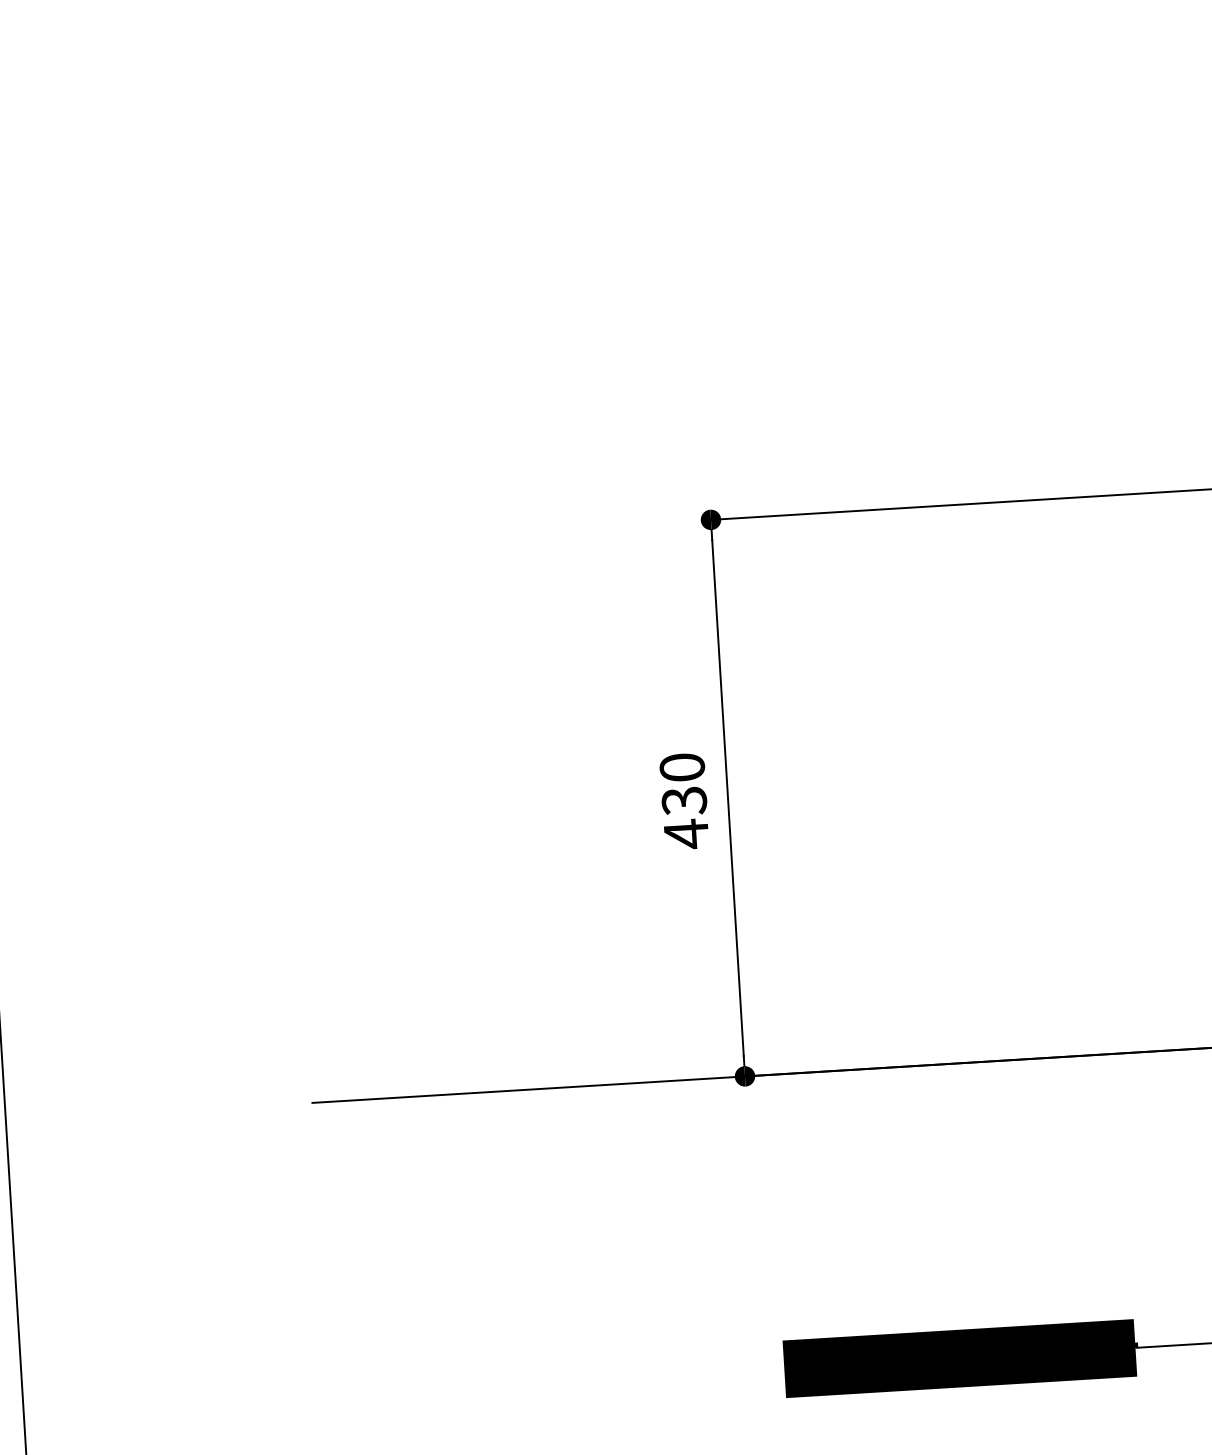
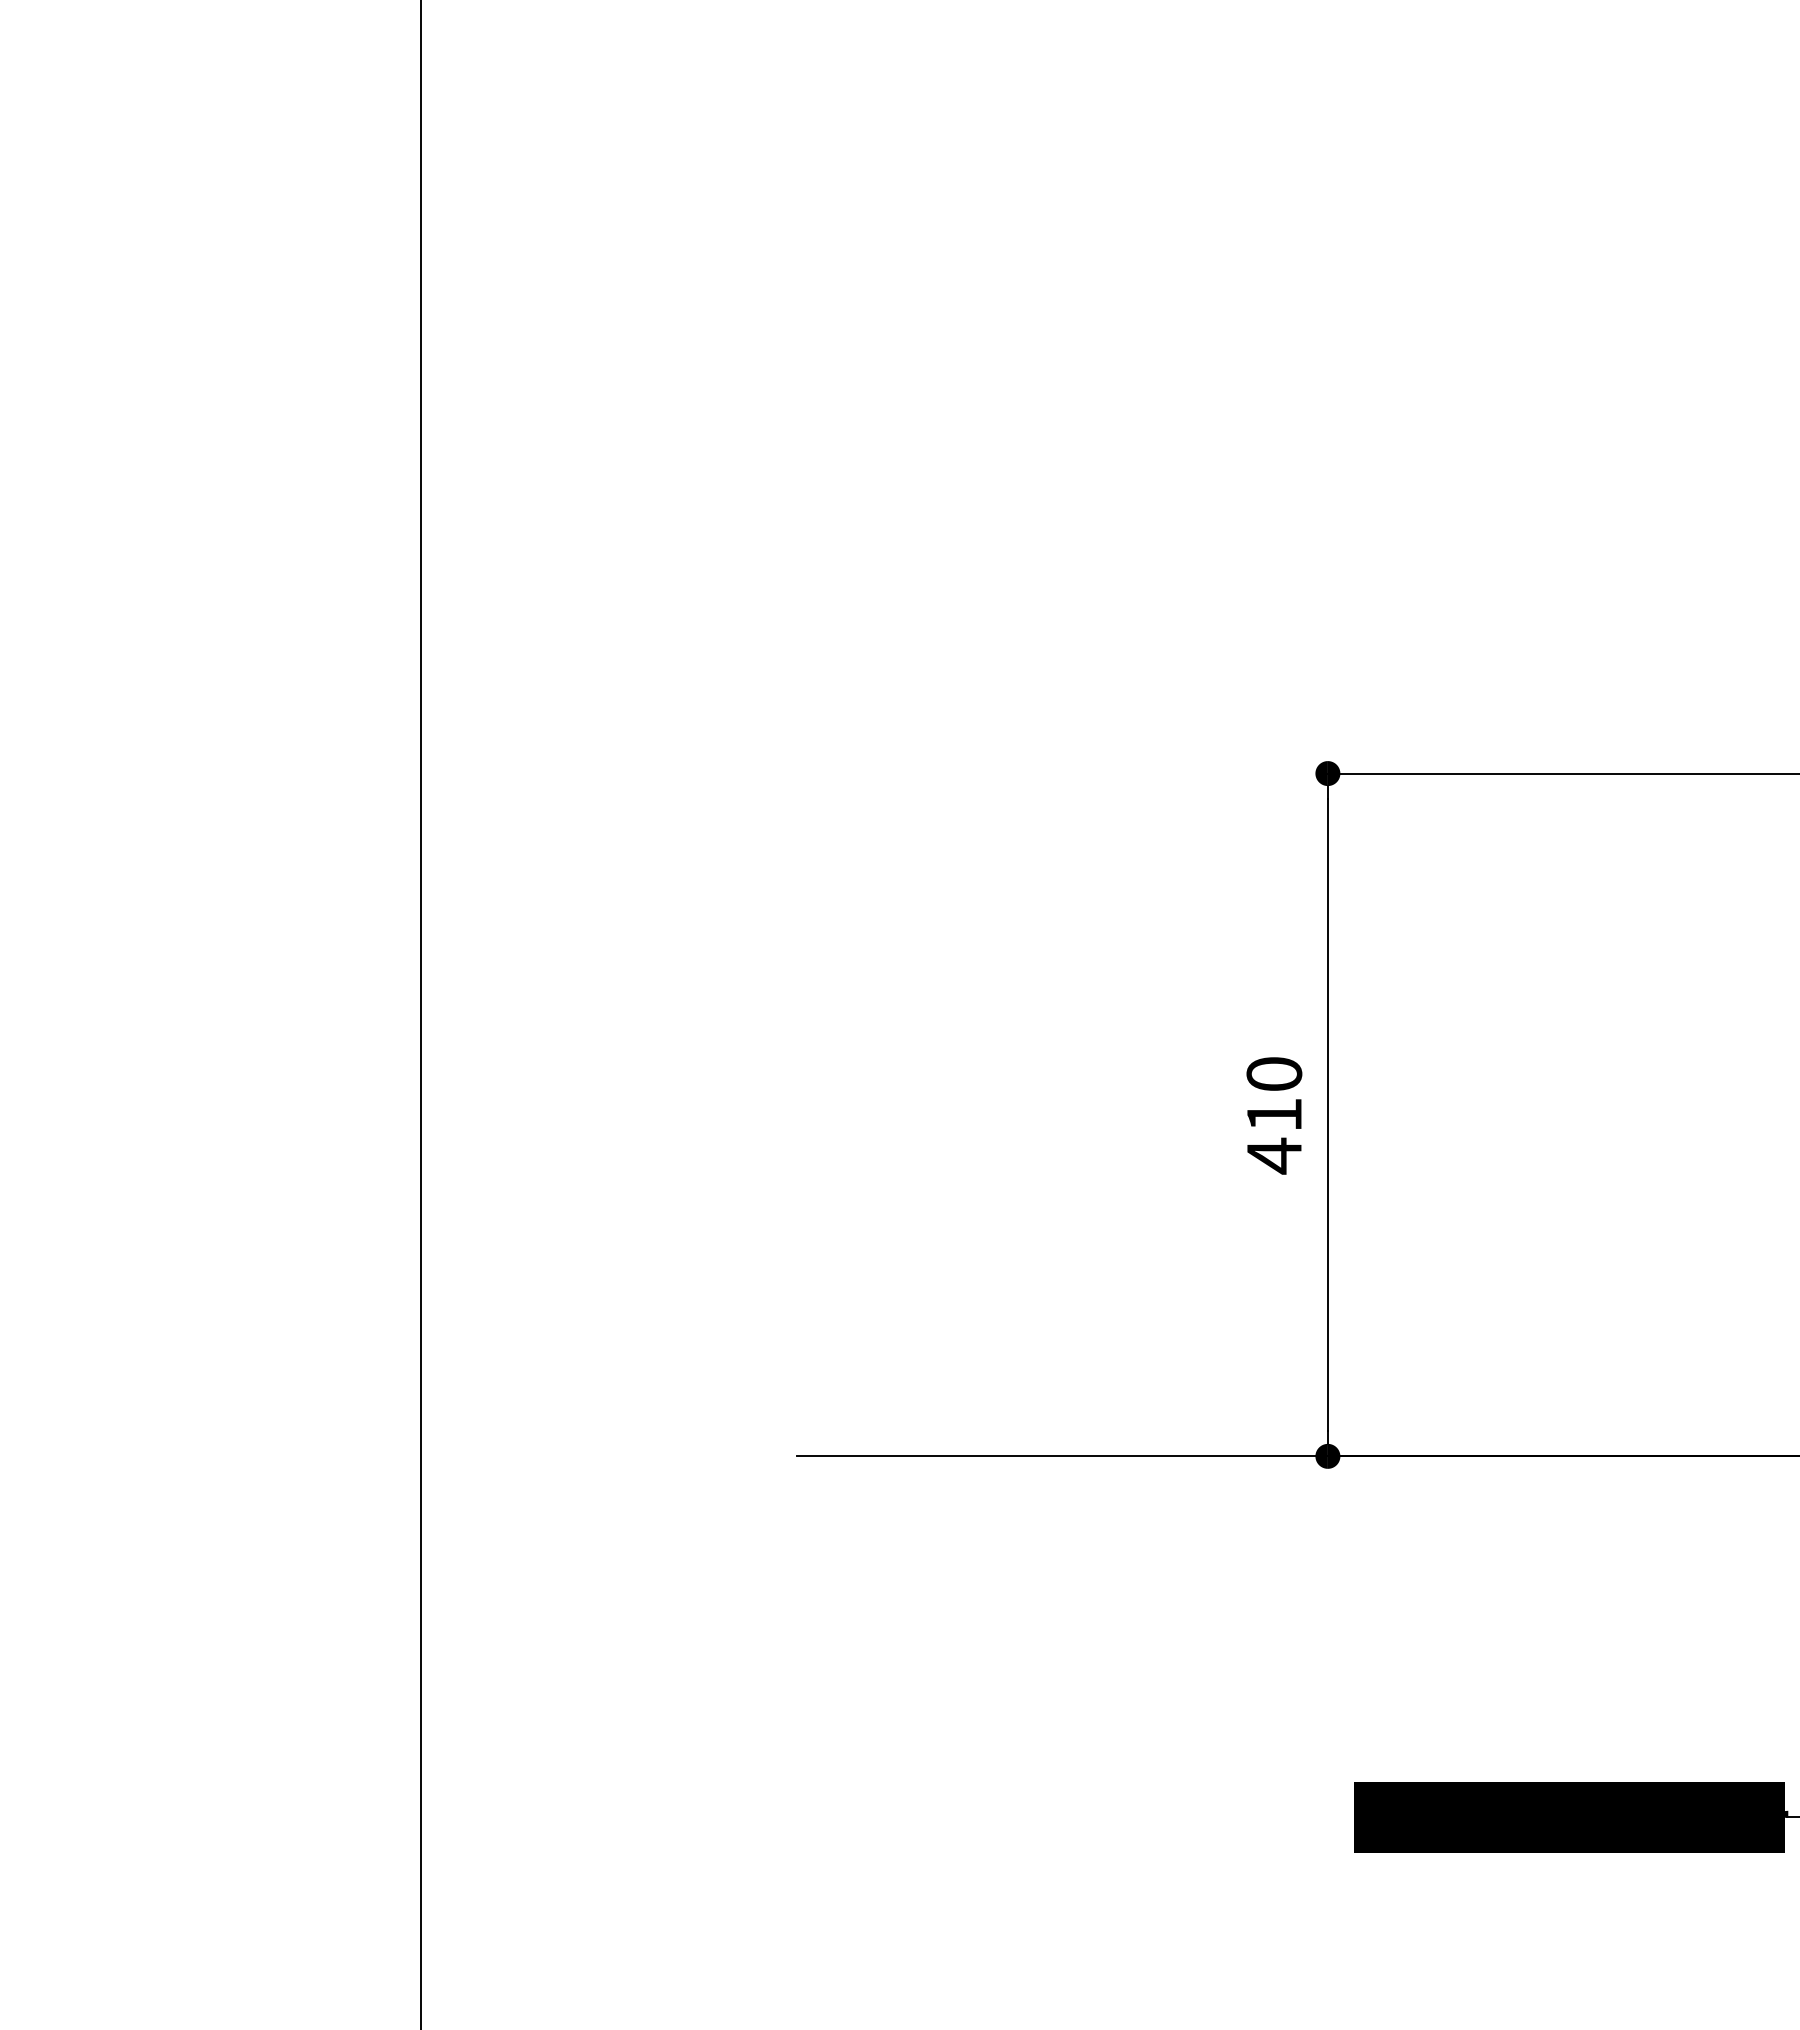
text: (684, 801) -> (1274, 1115), 430 -> 410

